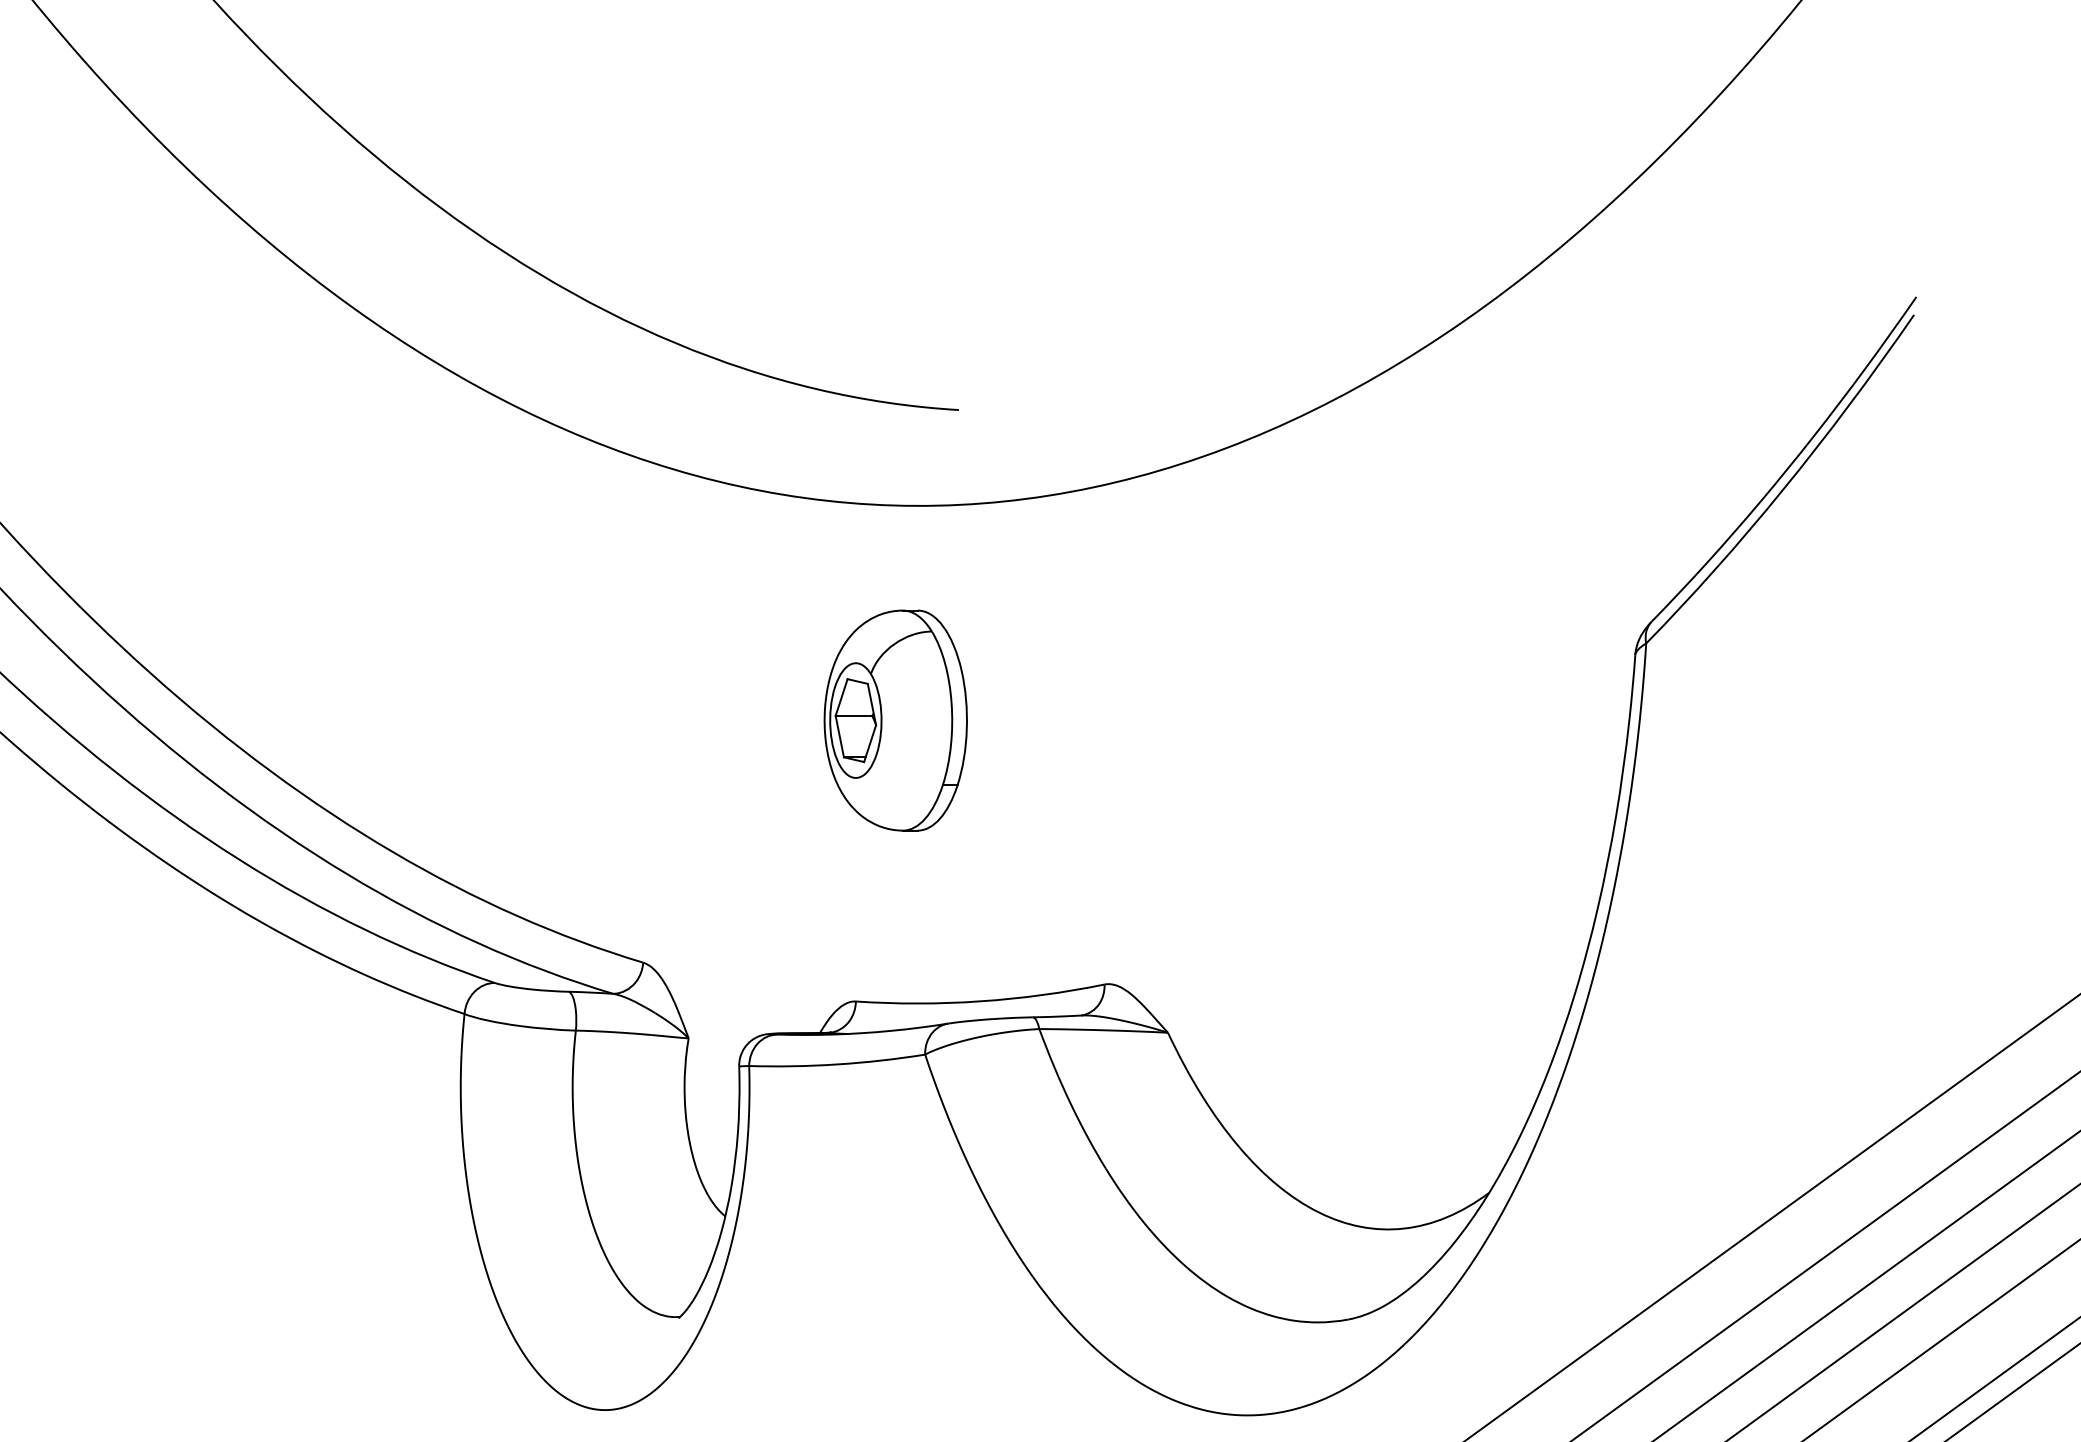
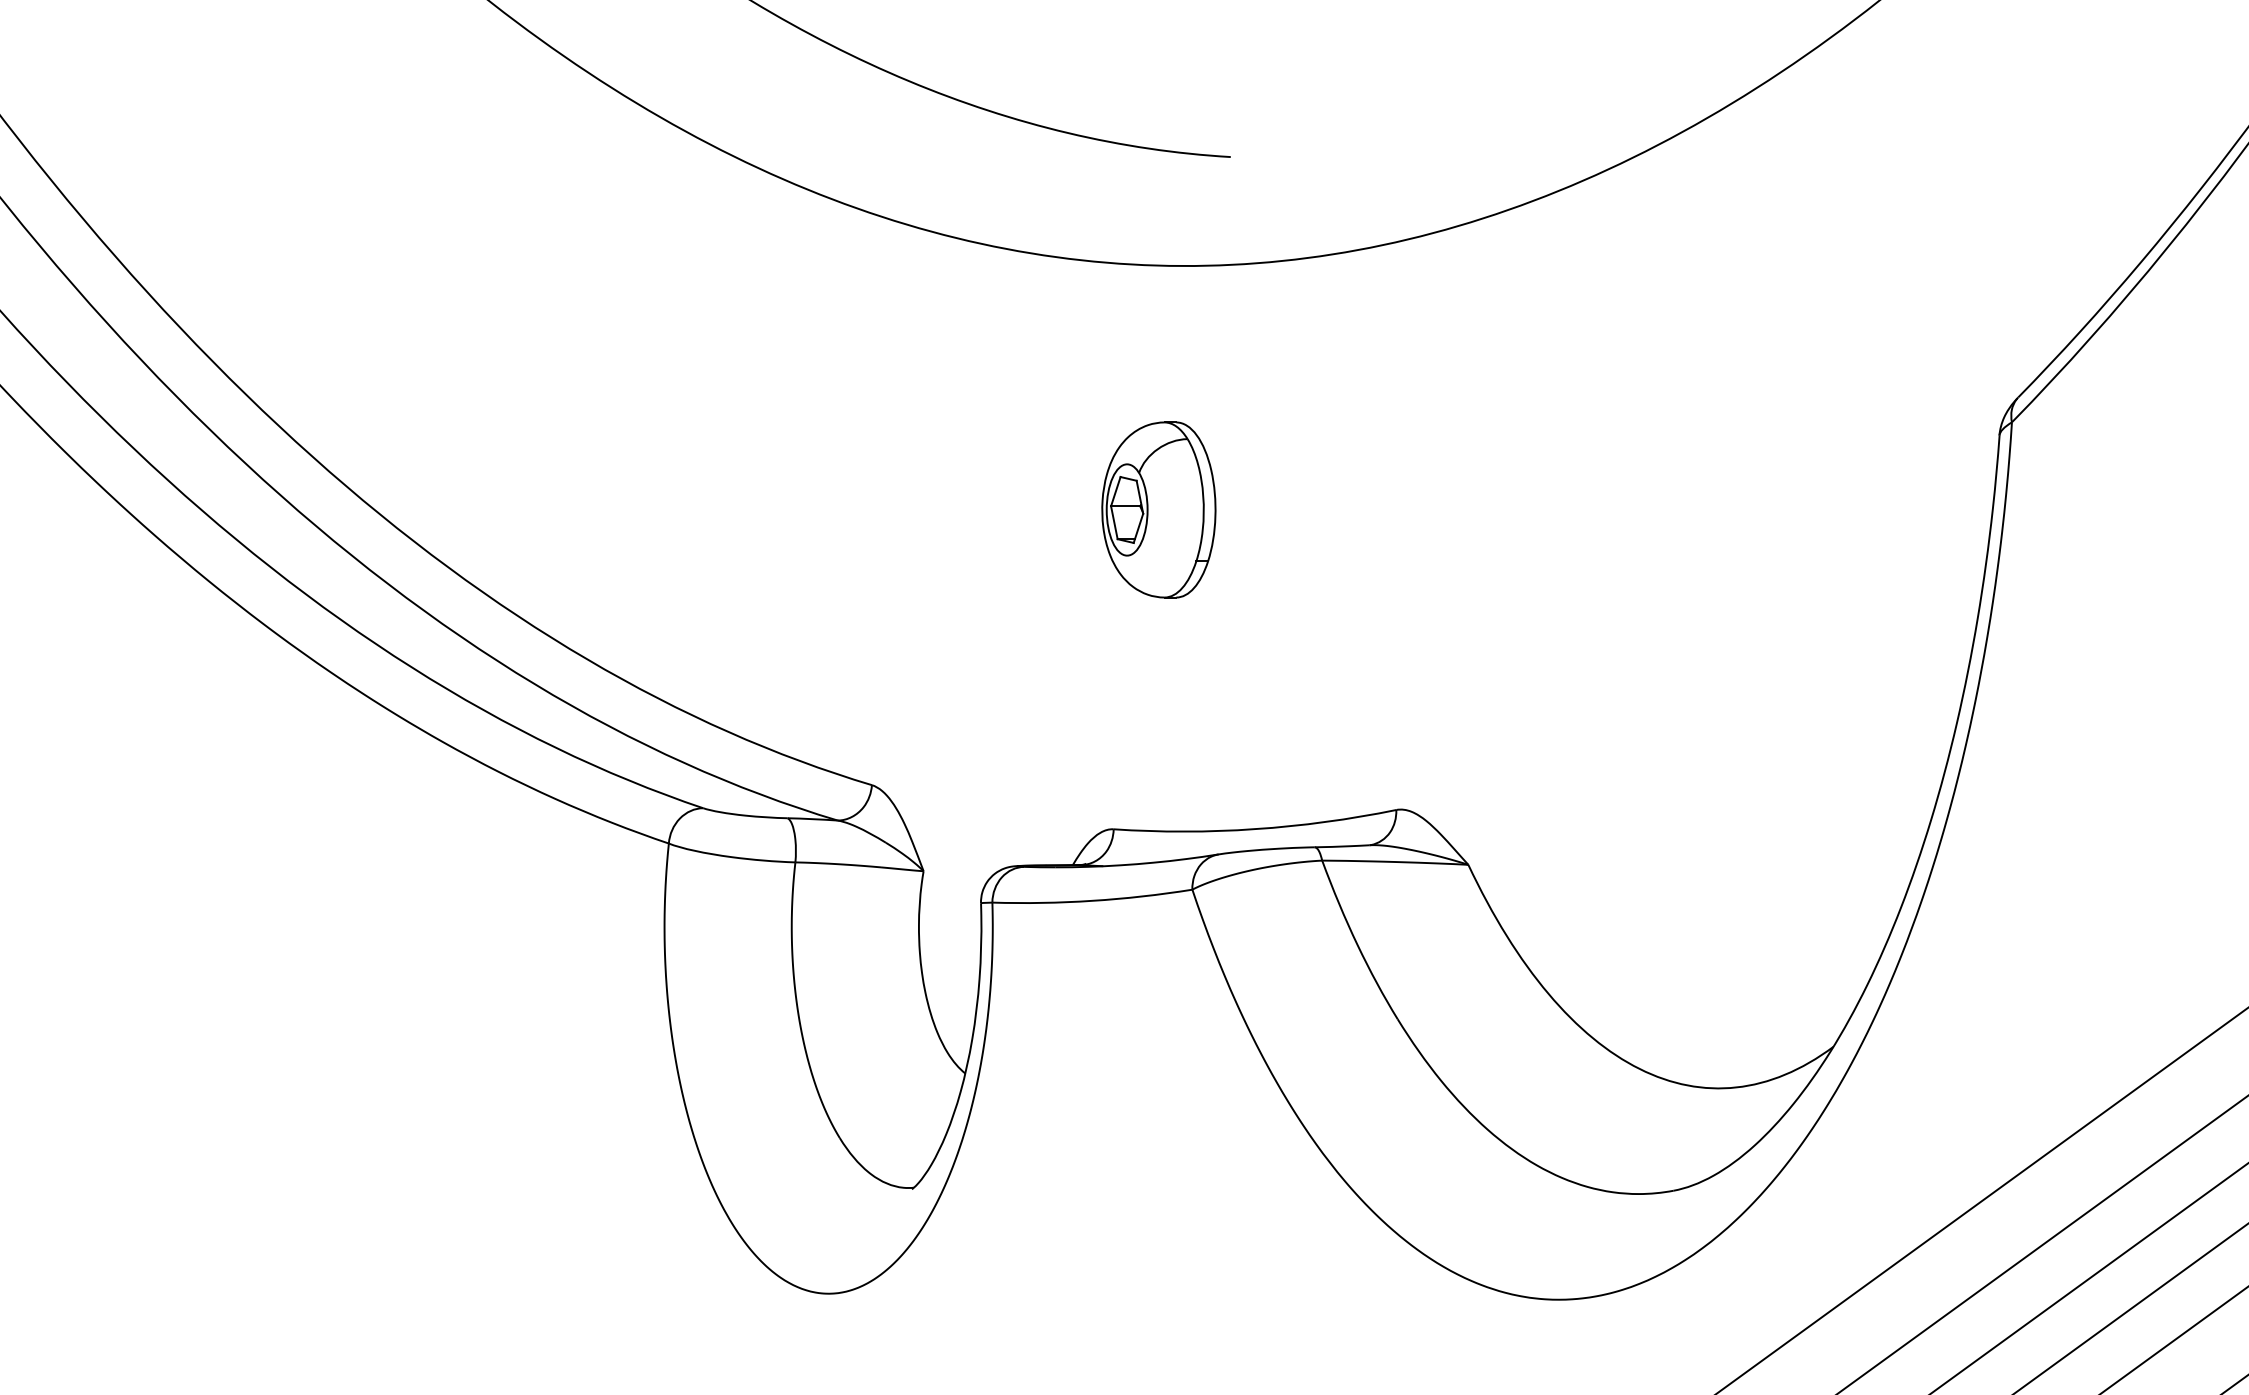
part: (895, 720) -> (1158, 509), size x0.7

